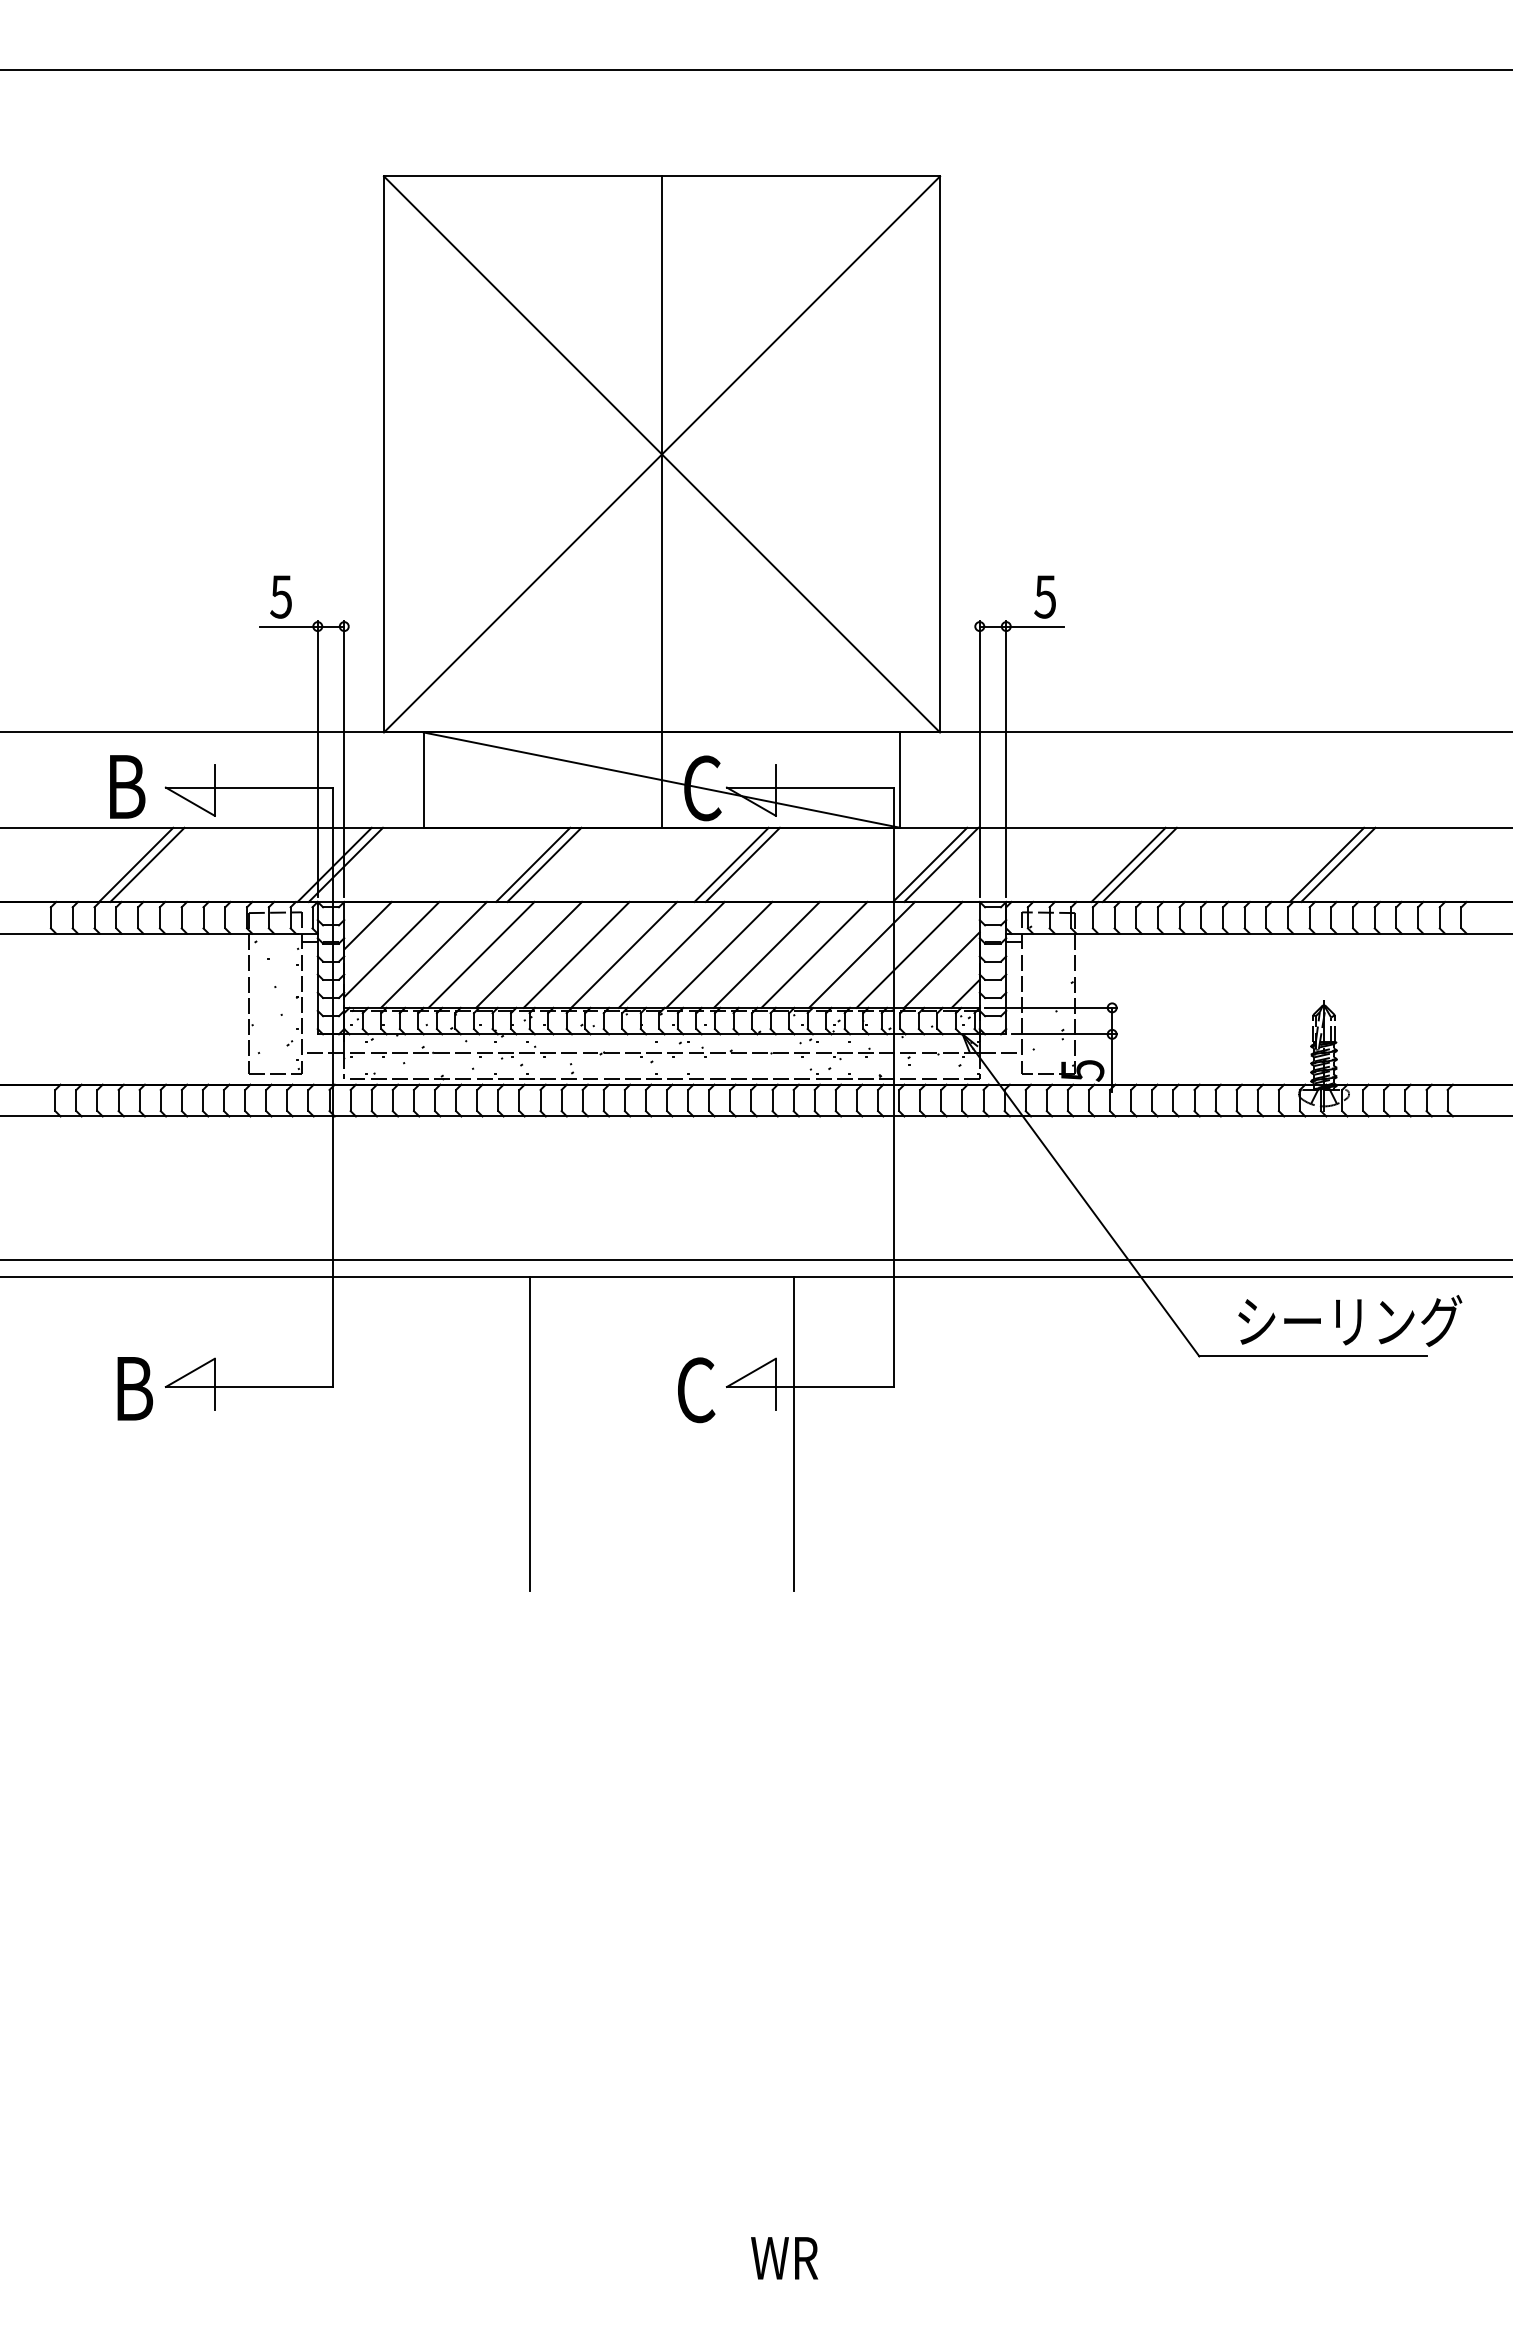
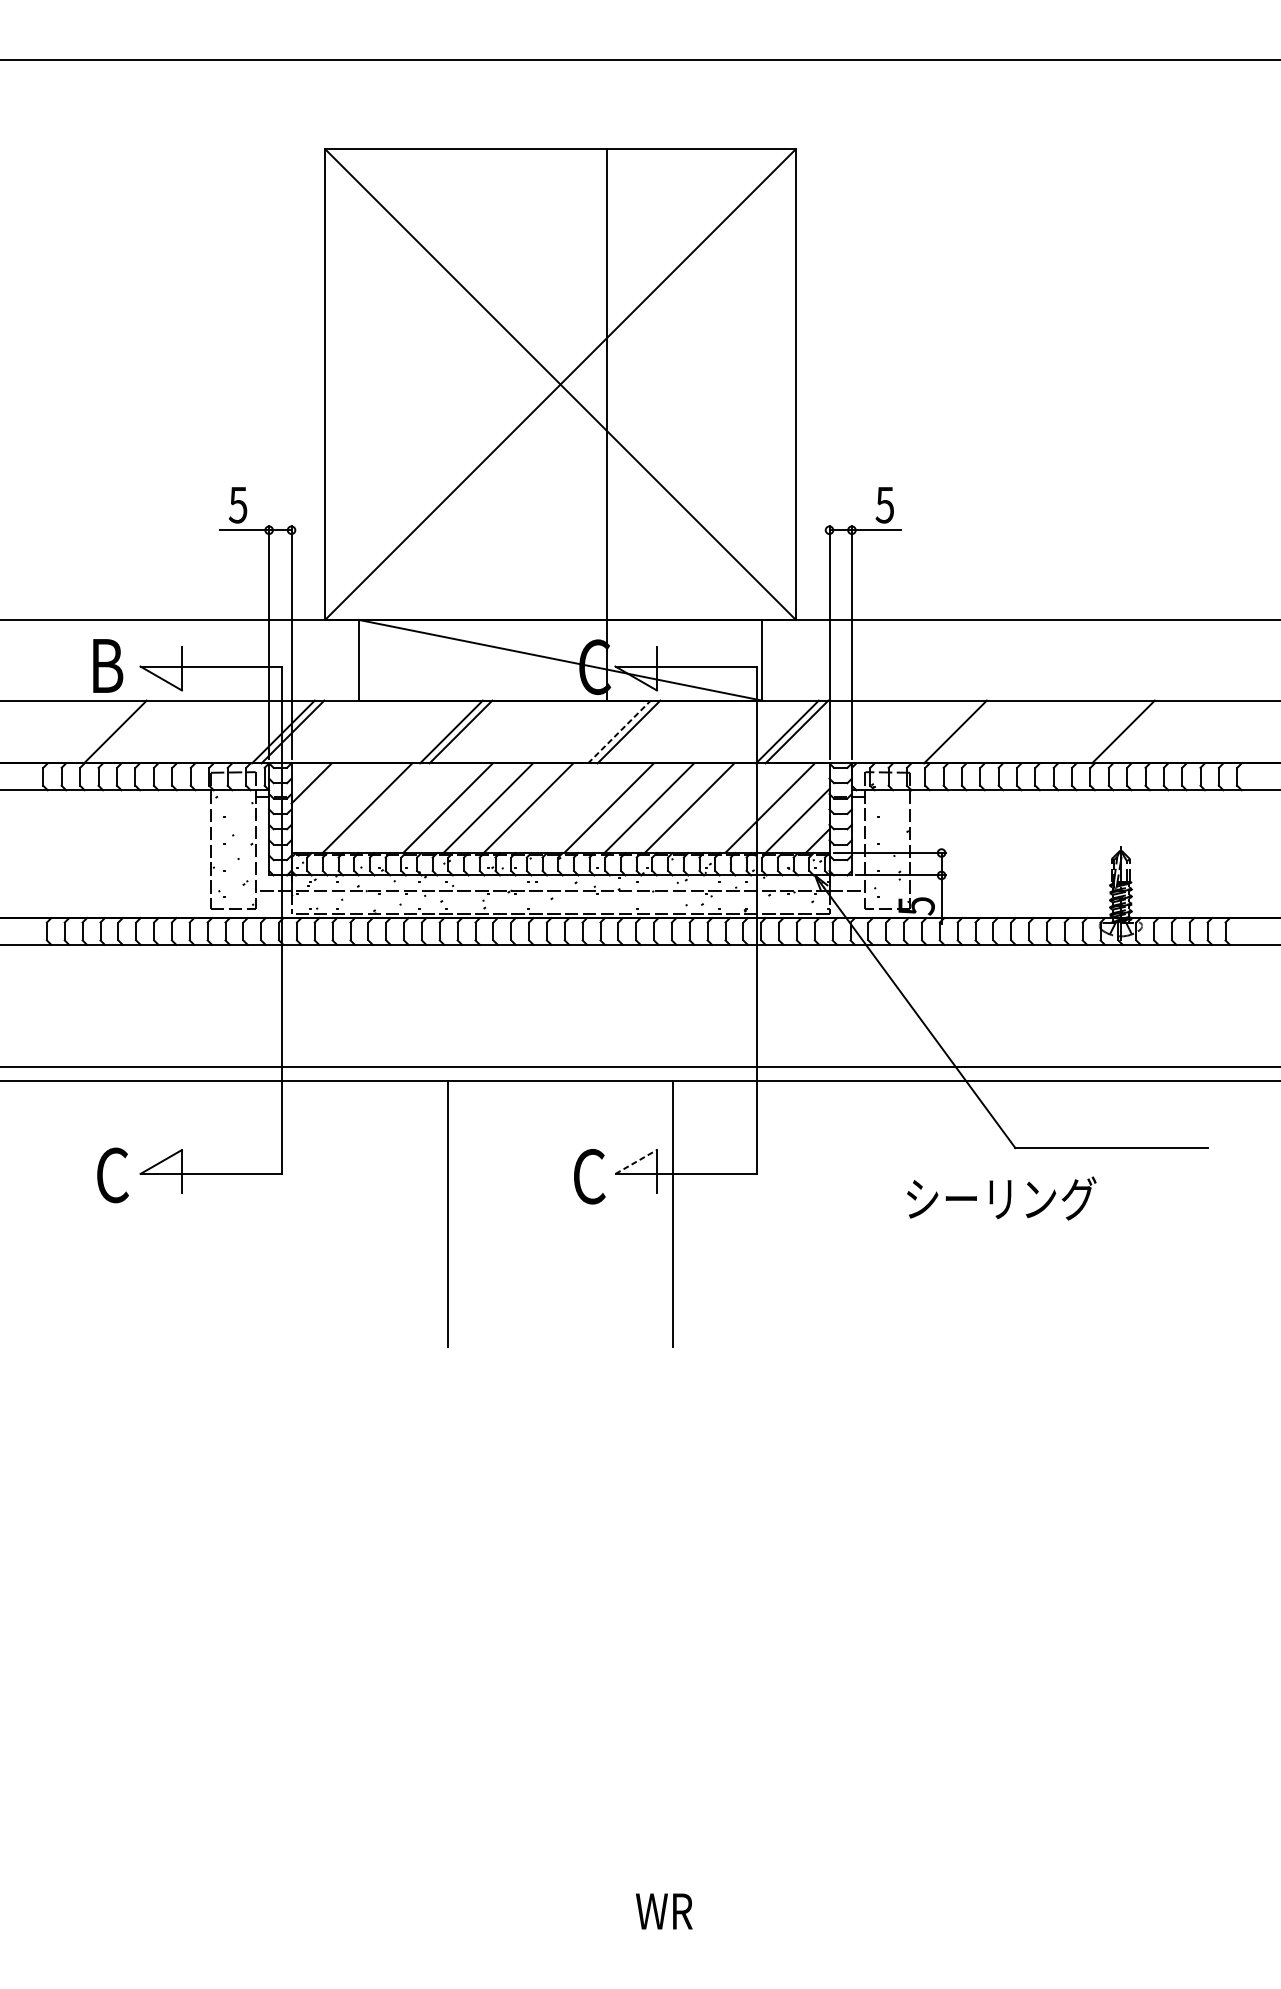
line: (662, 501) -> (607, 424), moved
line: (147, 864) -> (124, 731), removed
line: (731, 864) -> (619, 731), solid -> dashed
line: (1139, 864) -> (964, 731), removed
line: (1338, 864) -> (1133, 731), removed
line: (391, 949) -> (331, 803), removed
line: (481, 954) -> (407, 807), removed
line: (671, 954) -> (568, 807), removed
line: (861, 954) -> (729, 807), removed
text: (1350, 1320) -> (1001, 1198), moved
line: (751, 1372) -> (636, 1161), solid -> dashed
text: (133, 1388) -> (113, 1175), B -> C

